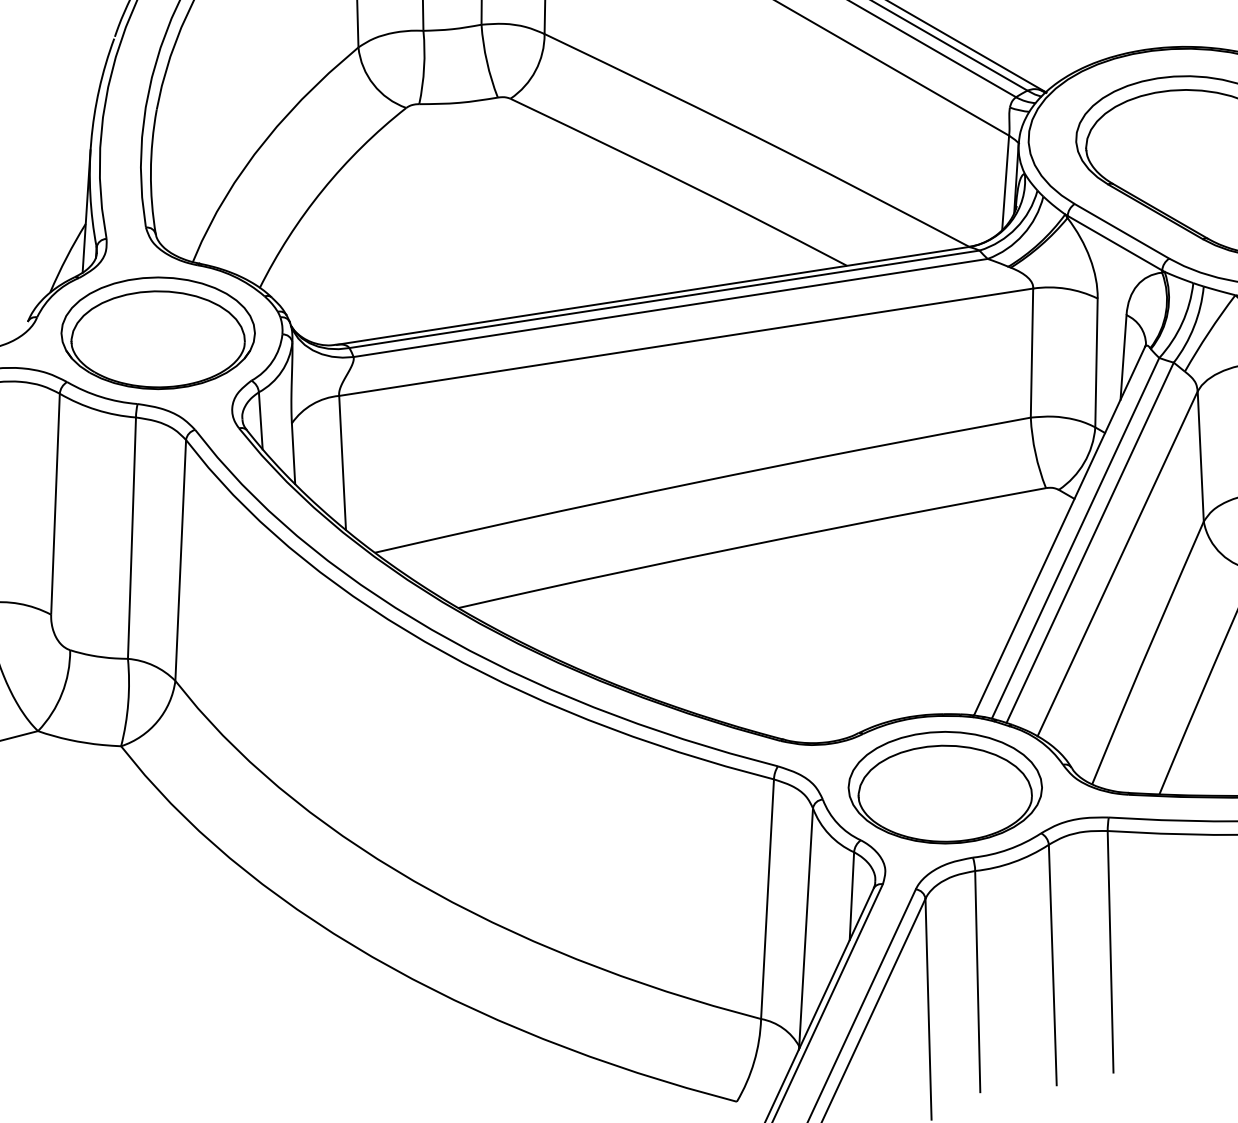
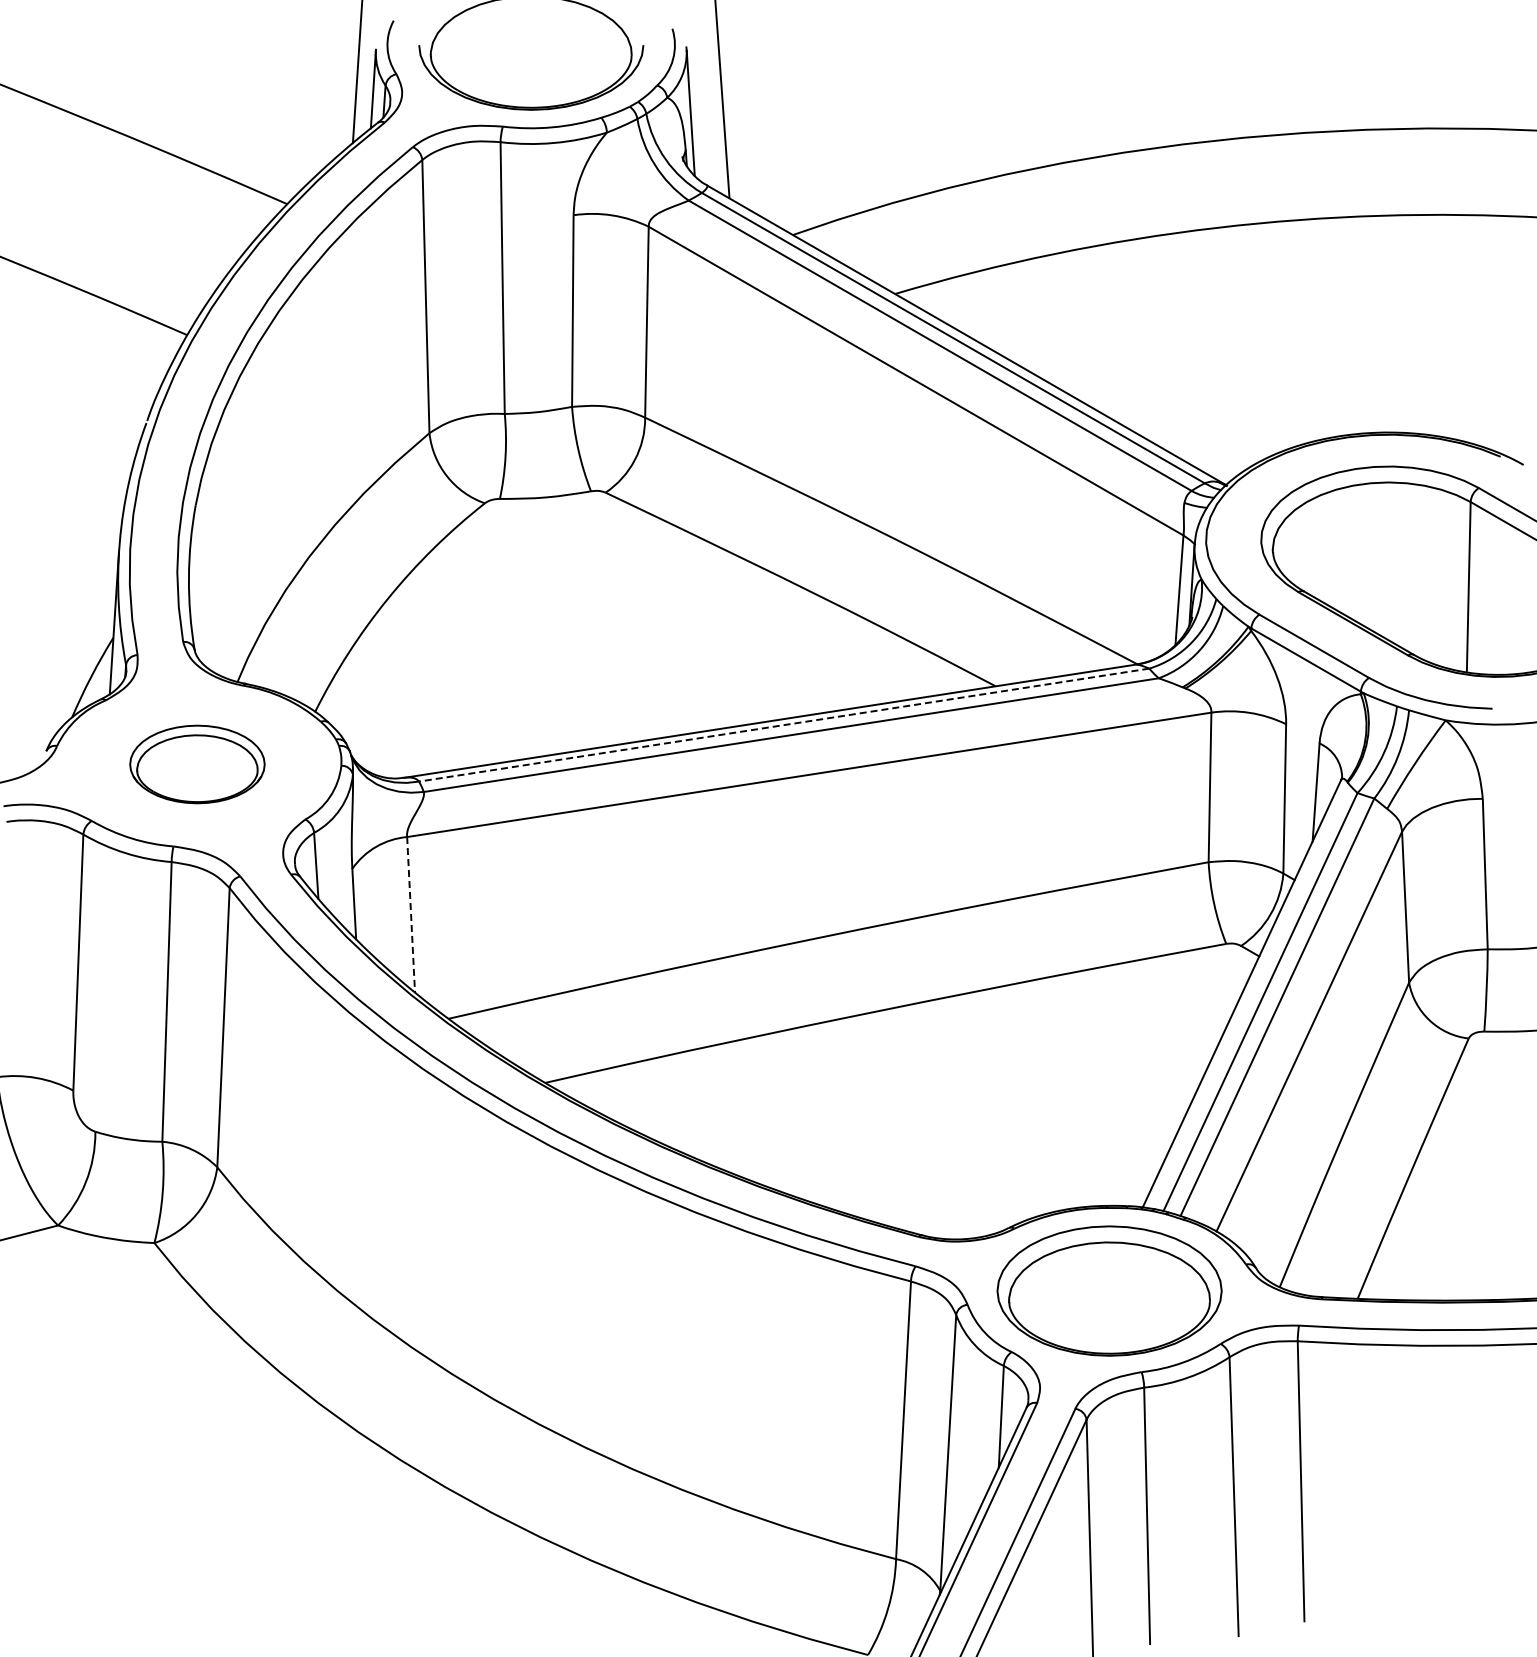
line: (663, 299) -> (783, 725), solid -> dashed
part: (158, 333) -> (197, 764), size x0.6
line: (342, 462) -> (411, 914), solid -> dashed

